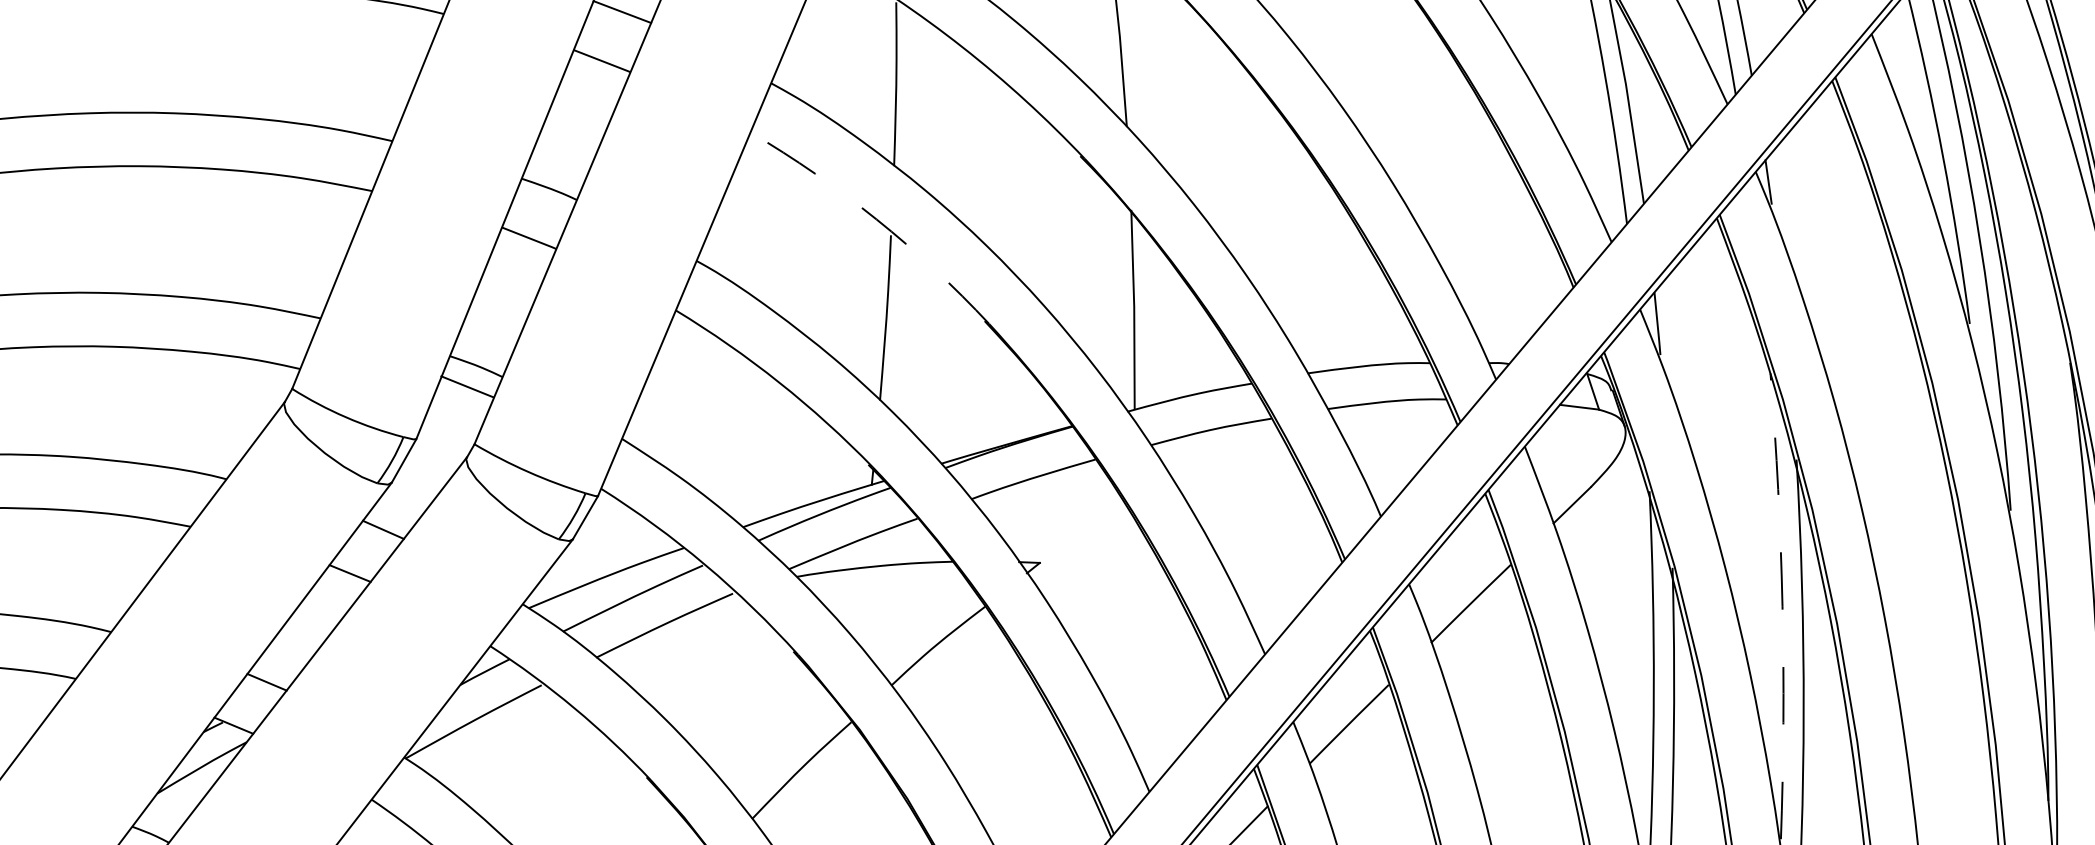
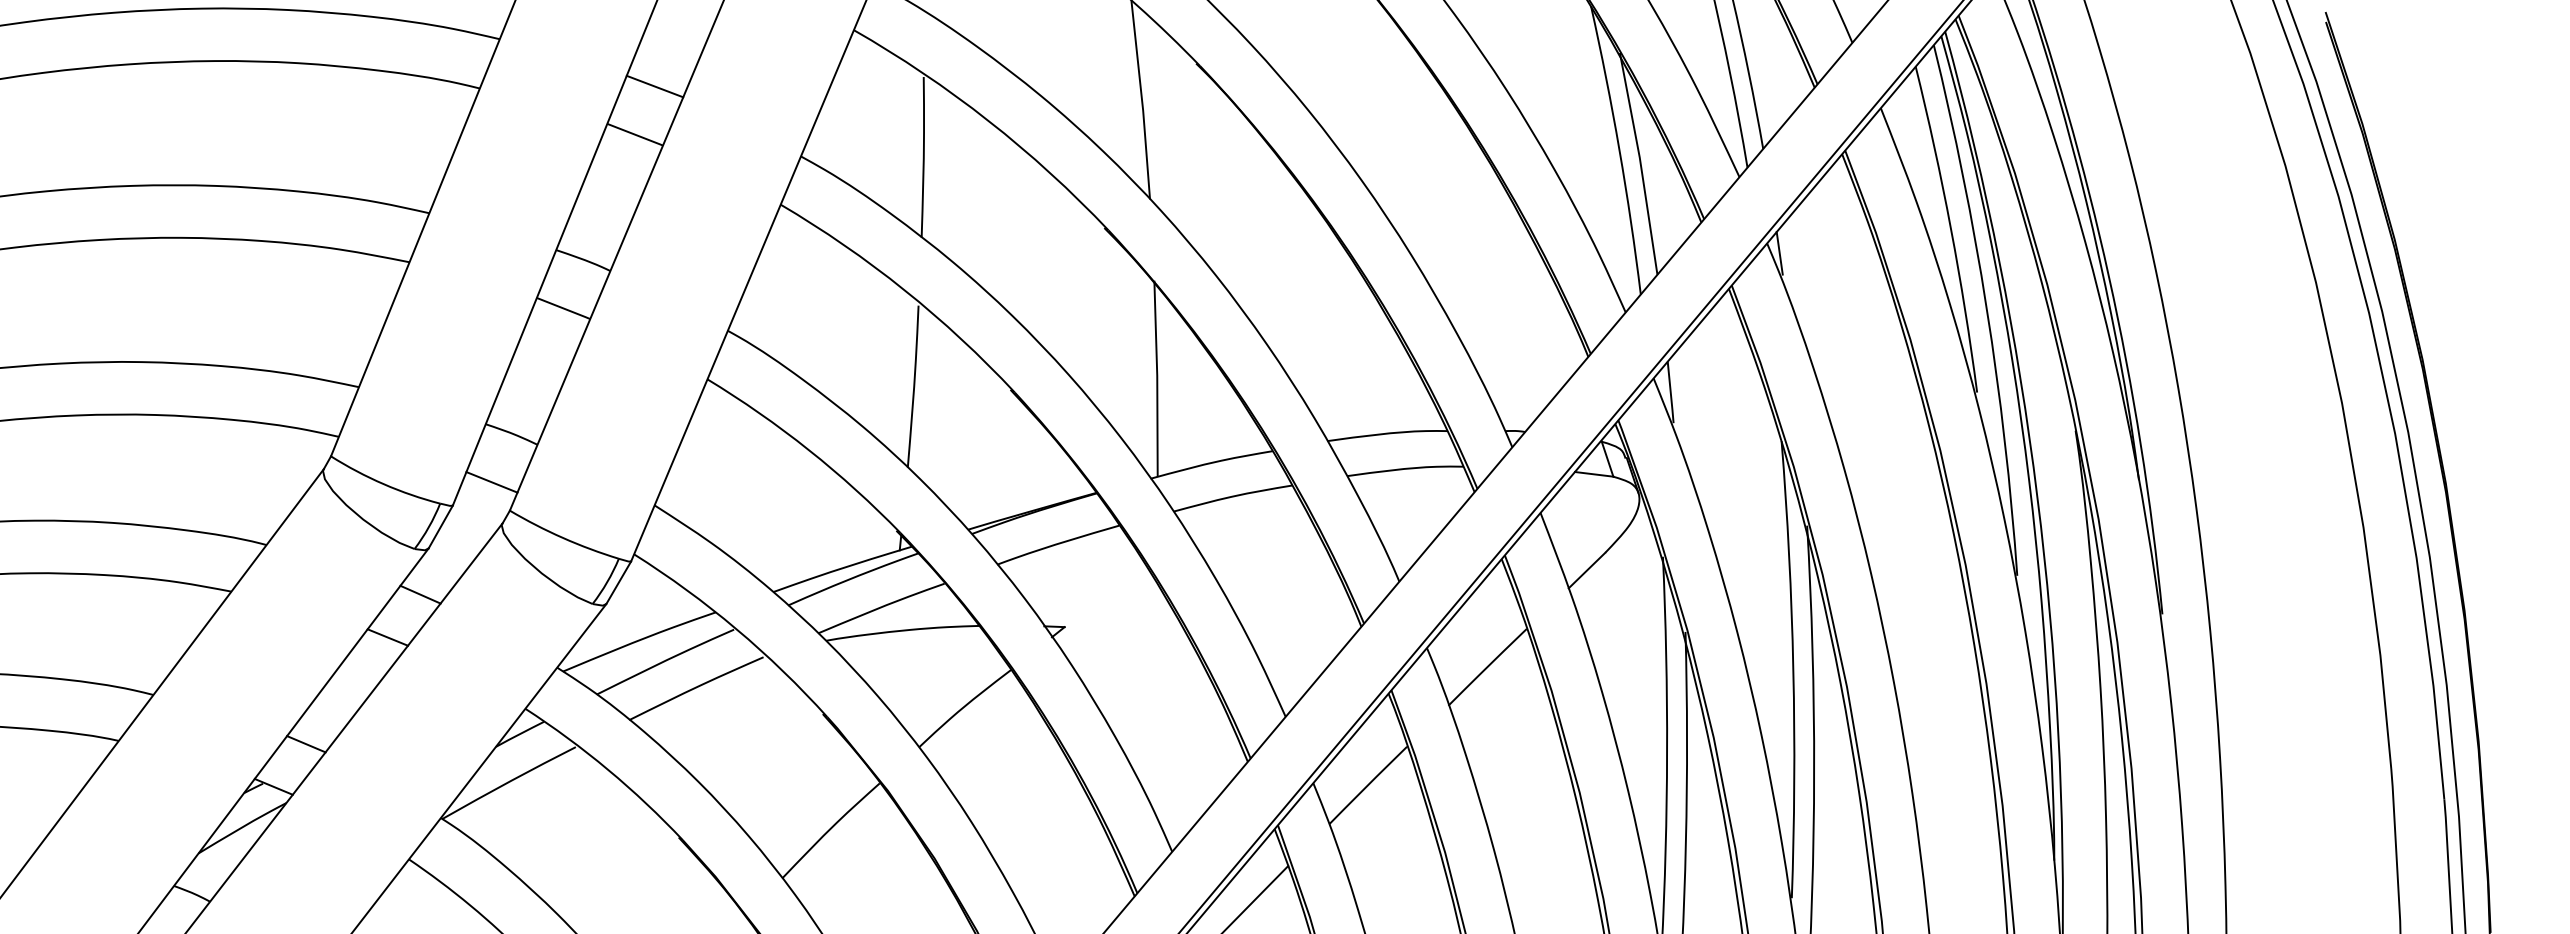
arc: (876, 219) -> (904, 290), dashed -> solid
line: (466, 387) -> (491, 482), moved
arc: (1782, 606) -> (1793, 669), dashed -> solid

